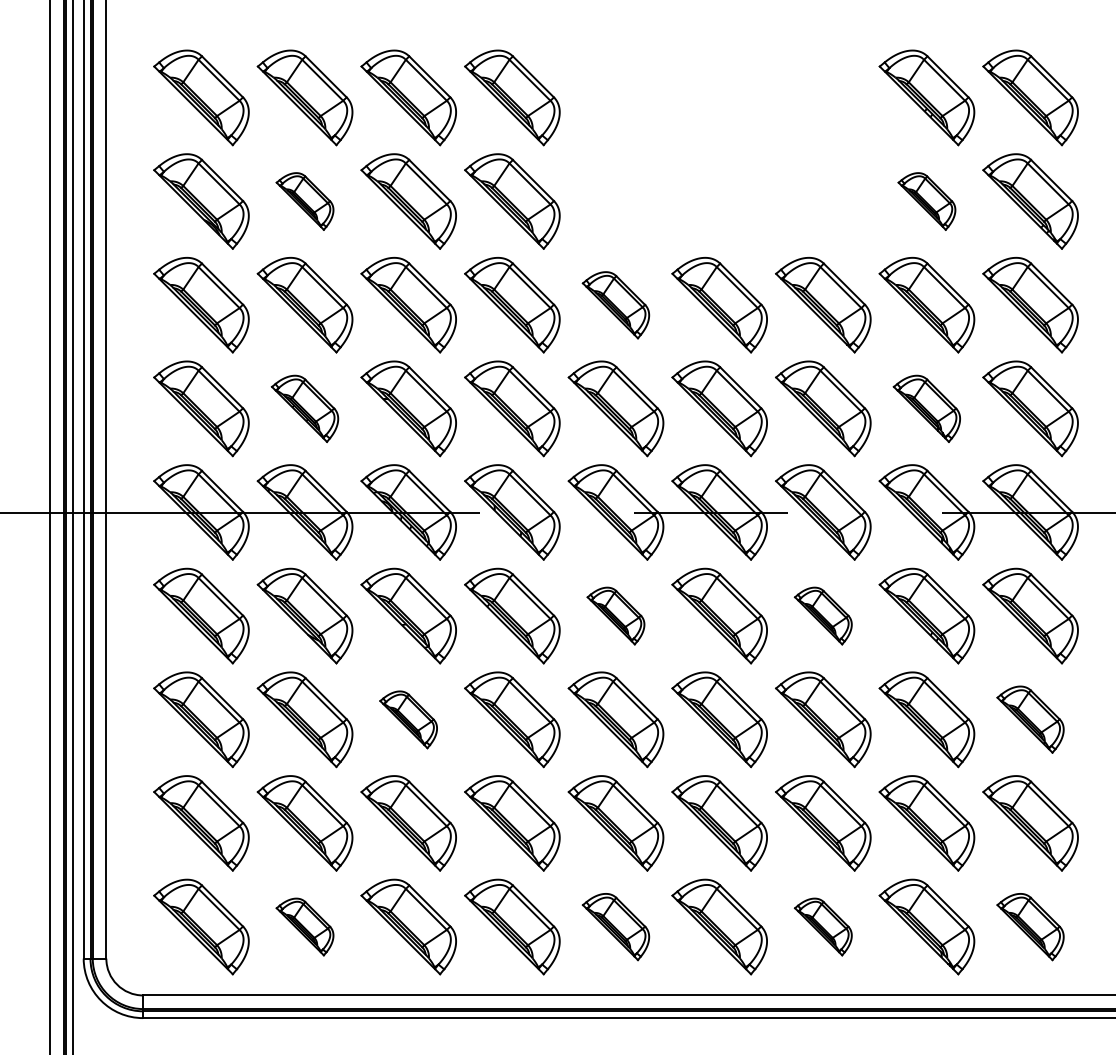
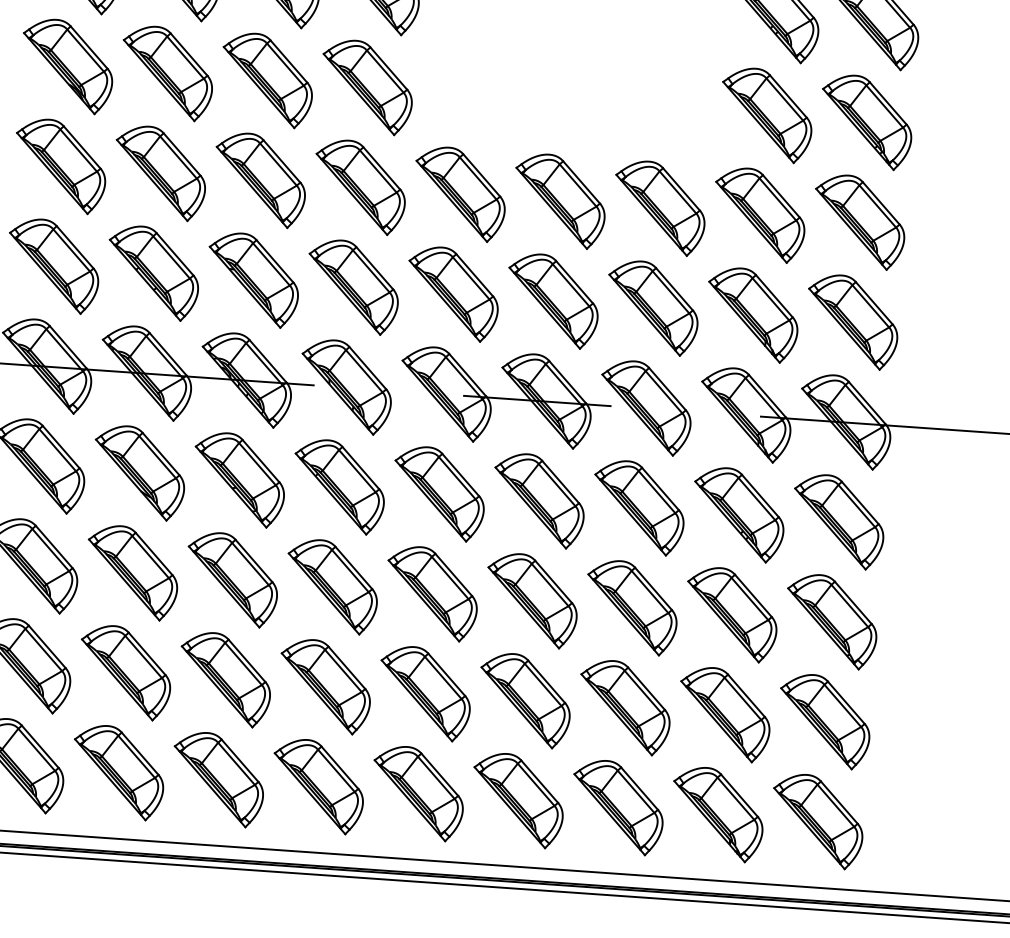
part: (304, 201) -> (166, 73), size x1.67
part: (926, 201) -> (766, 115), size x1.67
part: (615, 305) -> (459, 194), size x1.43
part: (304, 408) -> (152, 272), size x1.43
part: (926, 408) -> (752, 314), size x1.43
part: (615, 615) -> (438, 493), size x1.67
part: (823, 615) -> (639, 507), size x1.67
part: (408, 719) -> (232, 579), size x1.67
part: (1030, 719) -> (831, 621), size x1.43
part: (304, 926) -> (117, 772), size x1.67
part: (615, 926) -> (417, 793), size x1.43
part: (823, 926) -> (618, 807), size x1.67
part: (1030, 926) -> (817, 821), size x1.43

